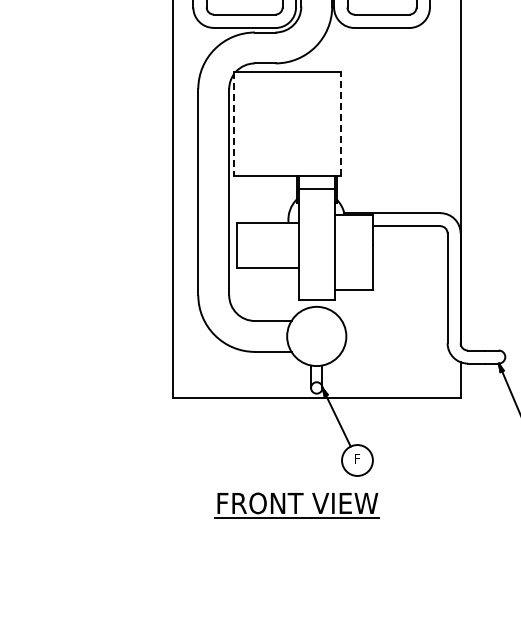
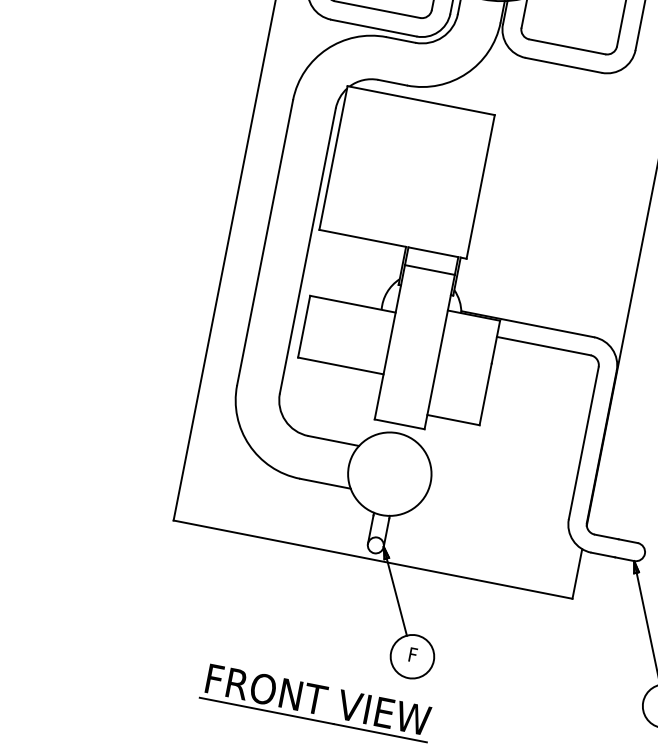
line: (234, 123) -> (333, 157), dashed -> solid
line: (340, 123) -> (480, 186), dashed -> solid

